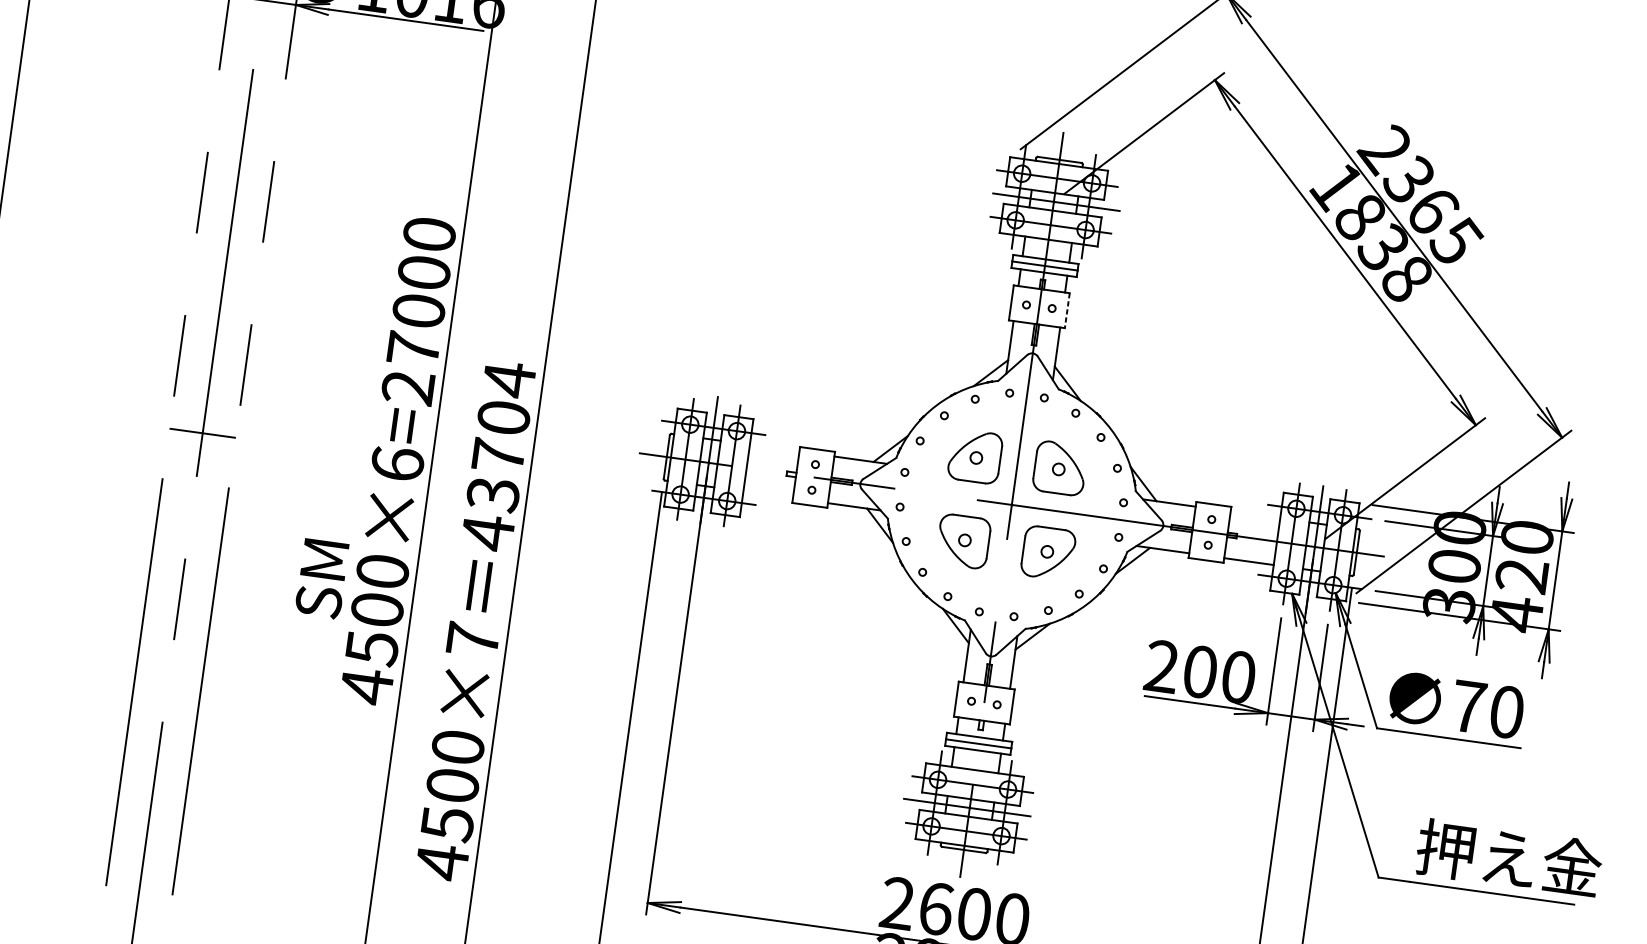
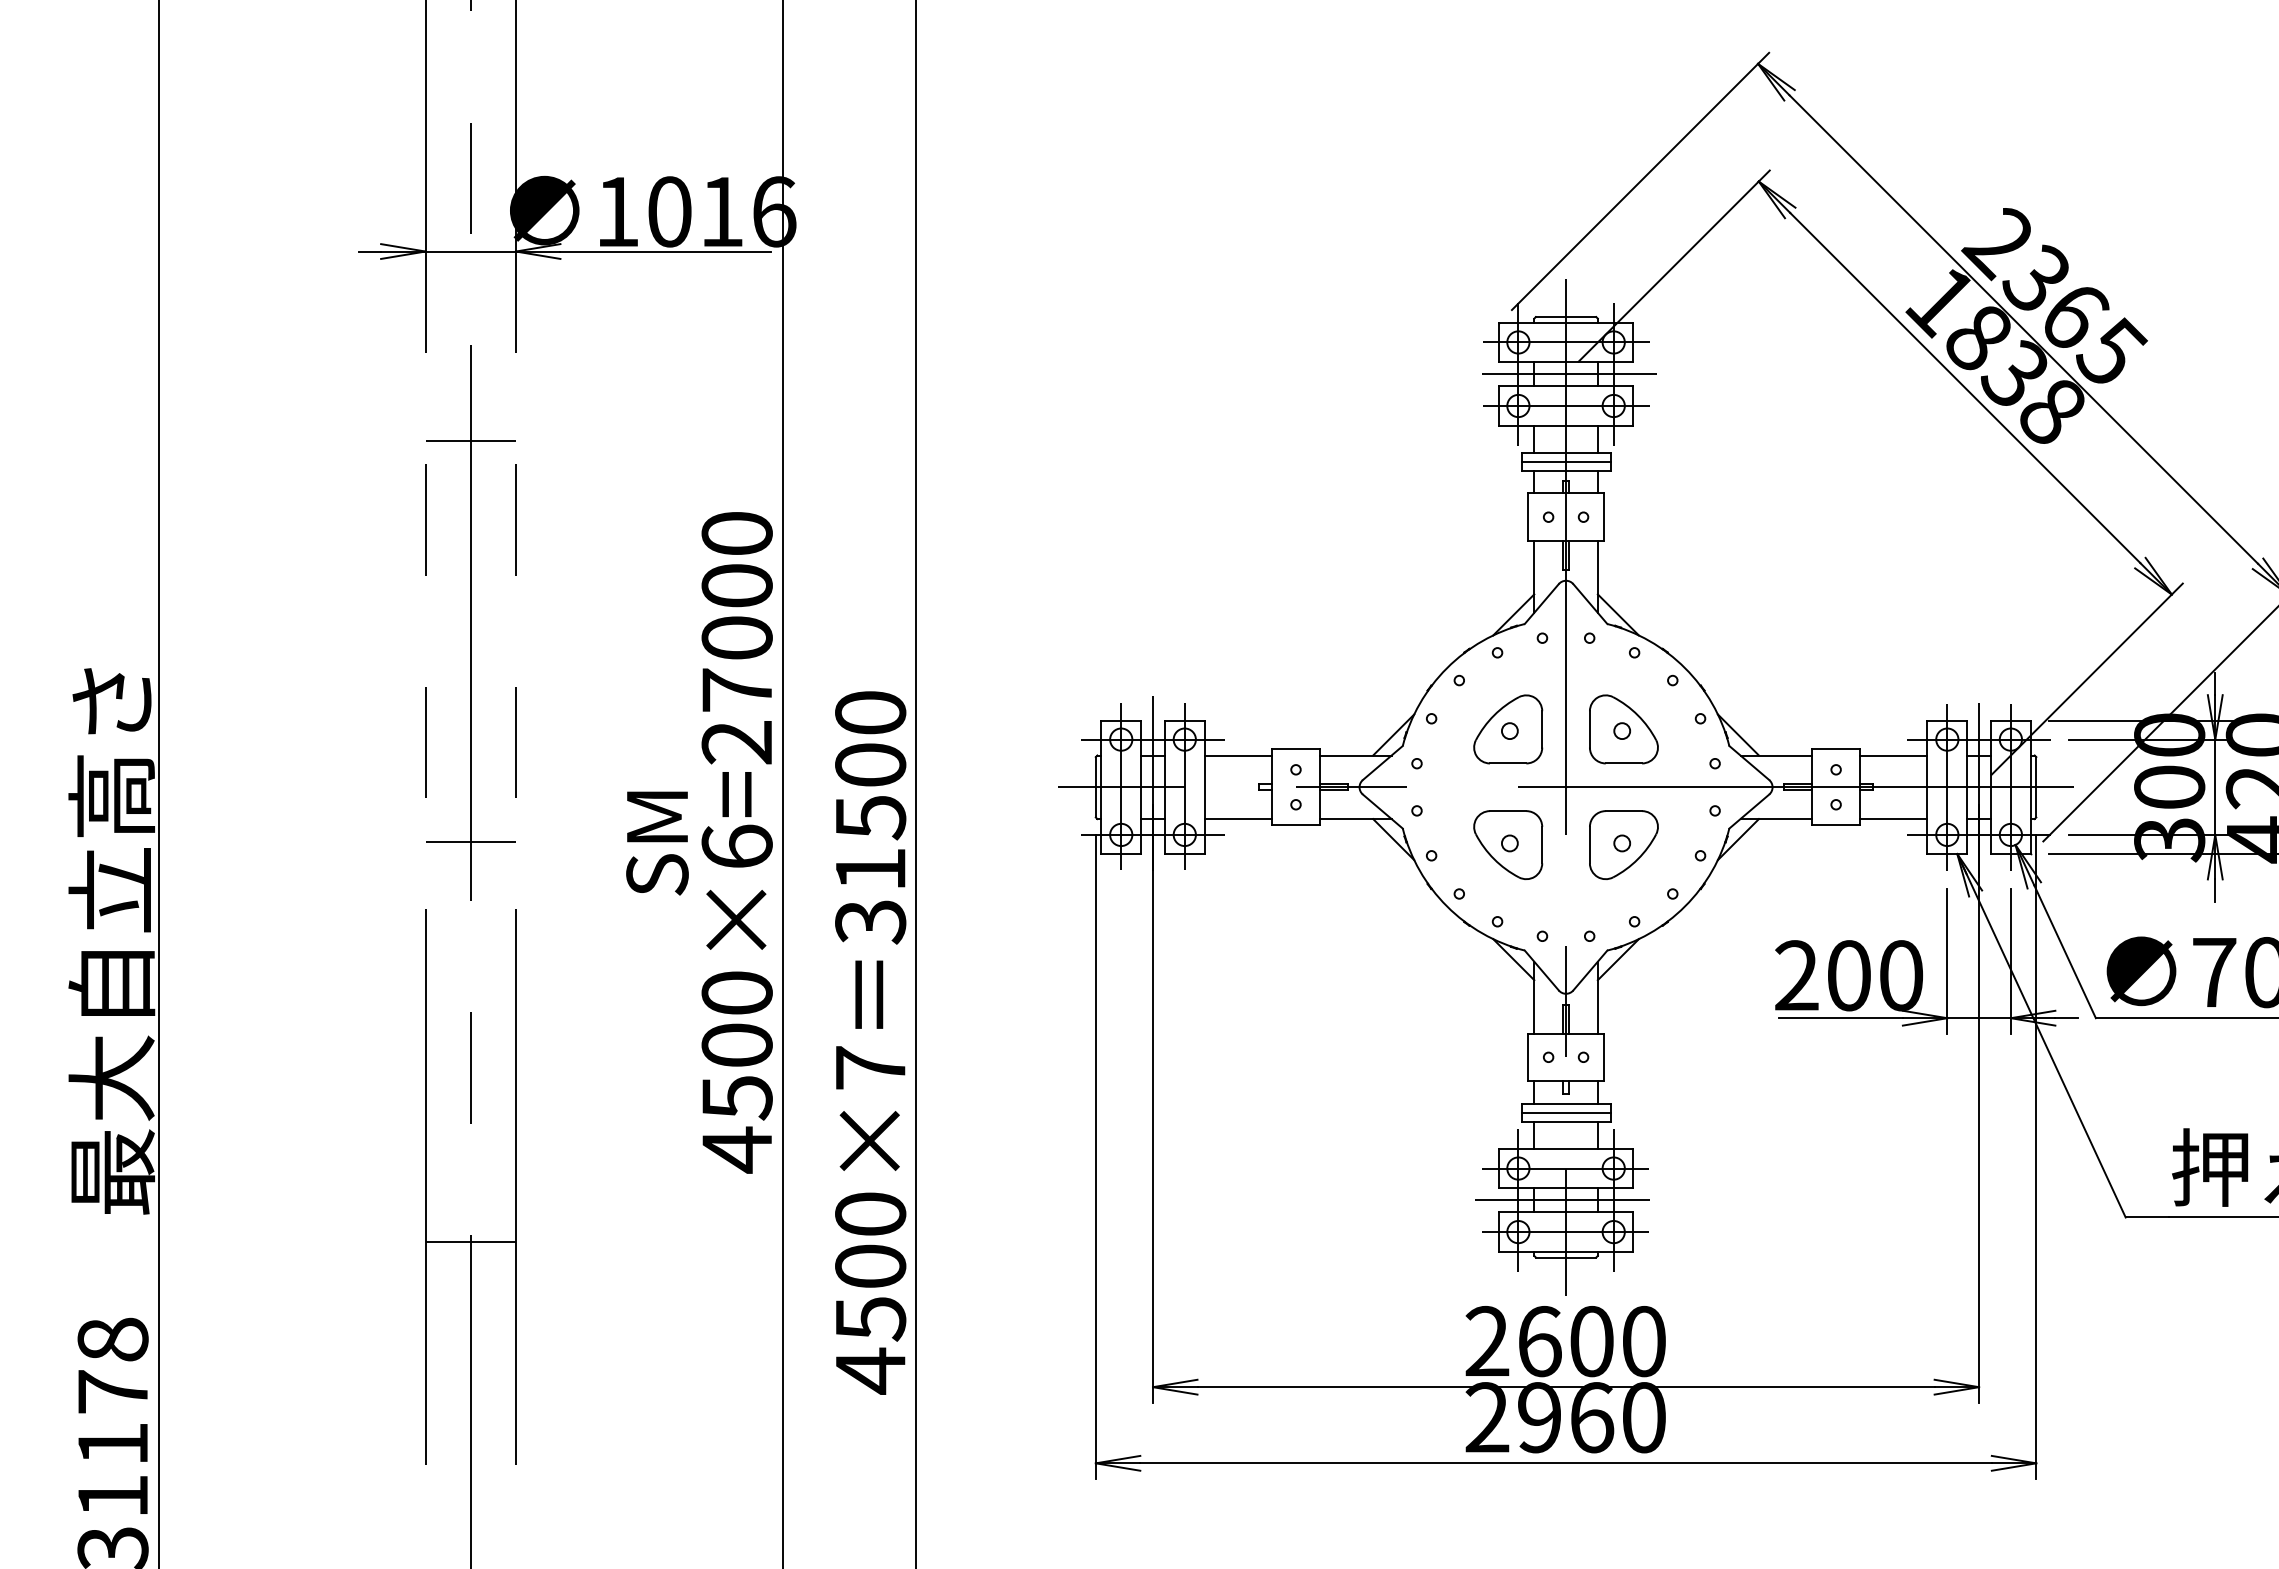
line: (243, 139) -> (470, 441), added
line: (1067, 310) -> (1604, 517), dashed -> solid
line: (774, 448) -> (1238, 755), added
text: (498, 456) -> (870, 817), 43704 -> 31500
line: (768, 495) -> (1238, 819), added
line: (1255, 514) -> (1893, 755), added
text: (322, 579) -> (657, 843), moved
line: (161, 726) -> (470, 1241), added

